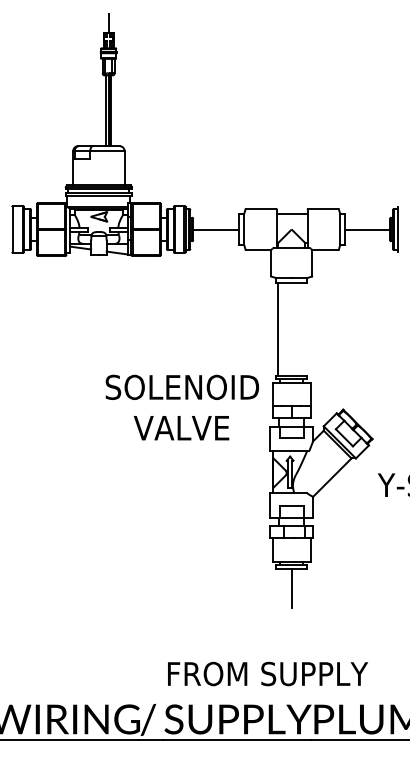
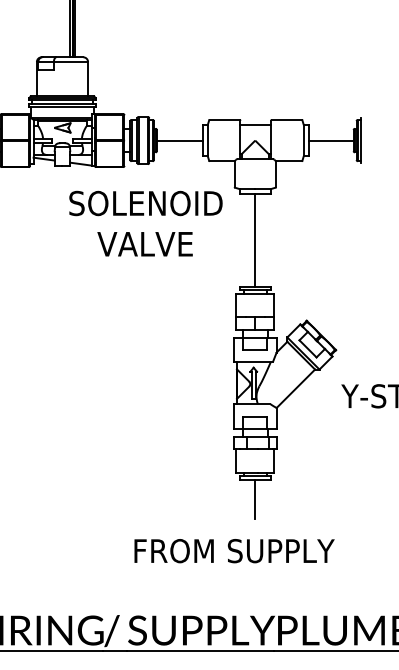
line: (277, 329) -> (255, 240), moved
text: (181, 407) -> (145, 223), moved
text: (267, 673) -> (234, 550), moved

